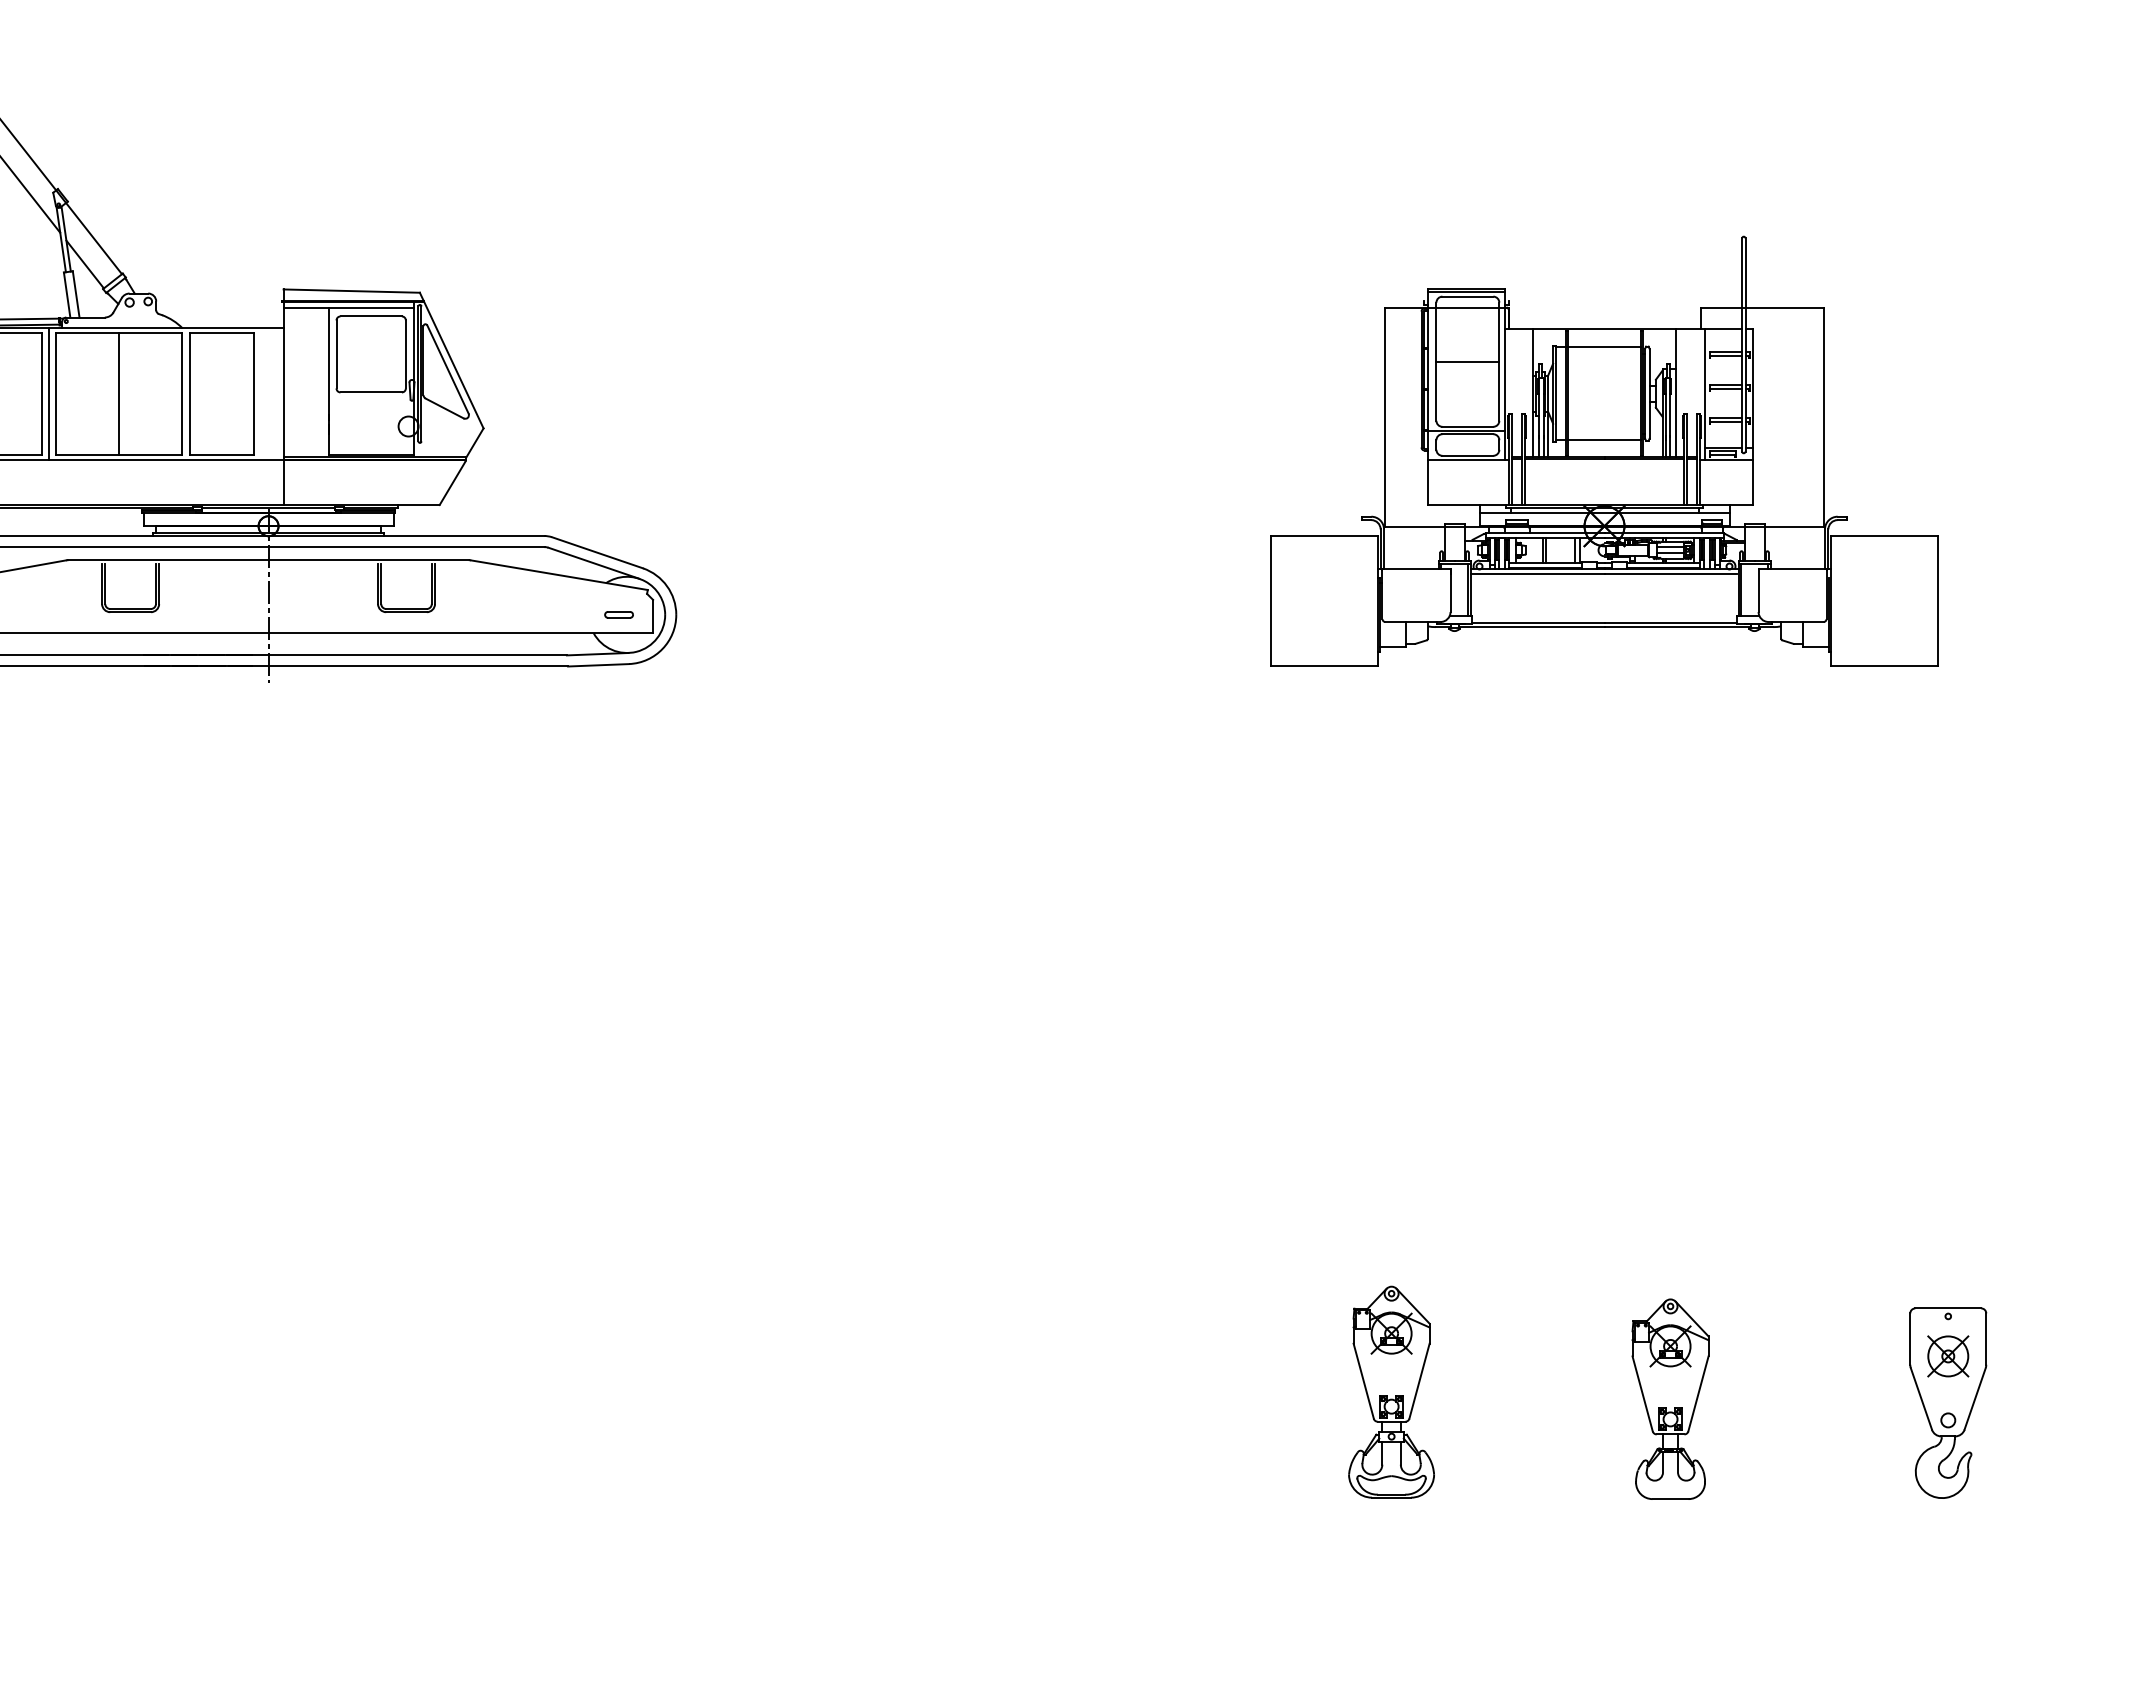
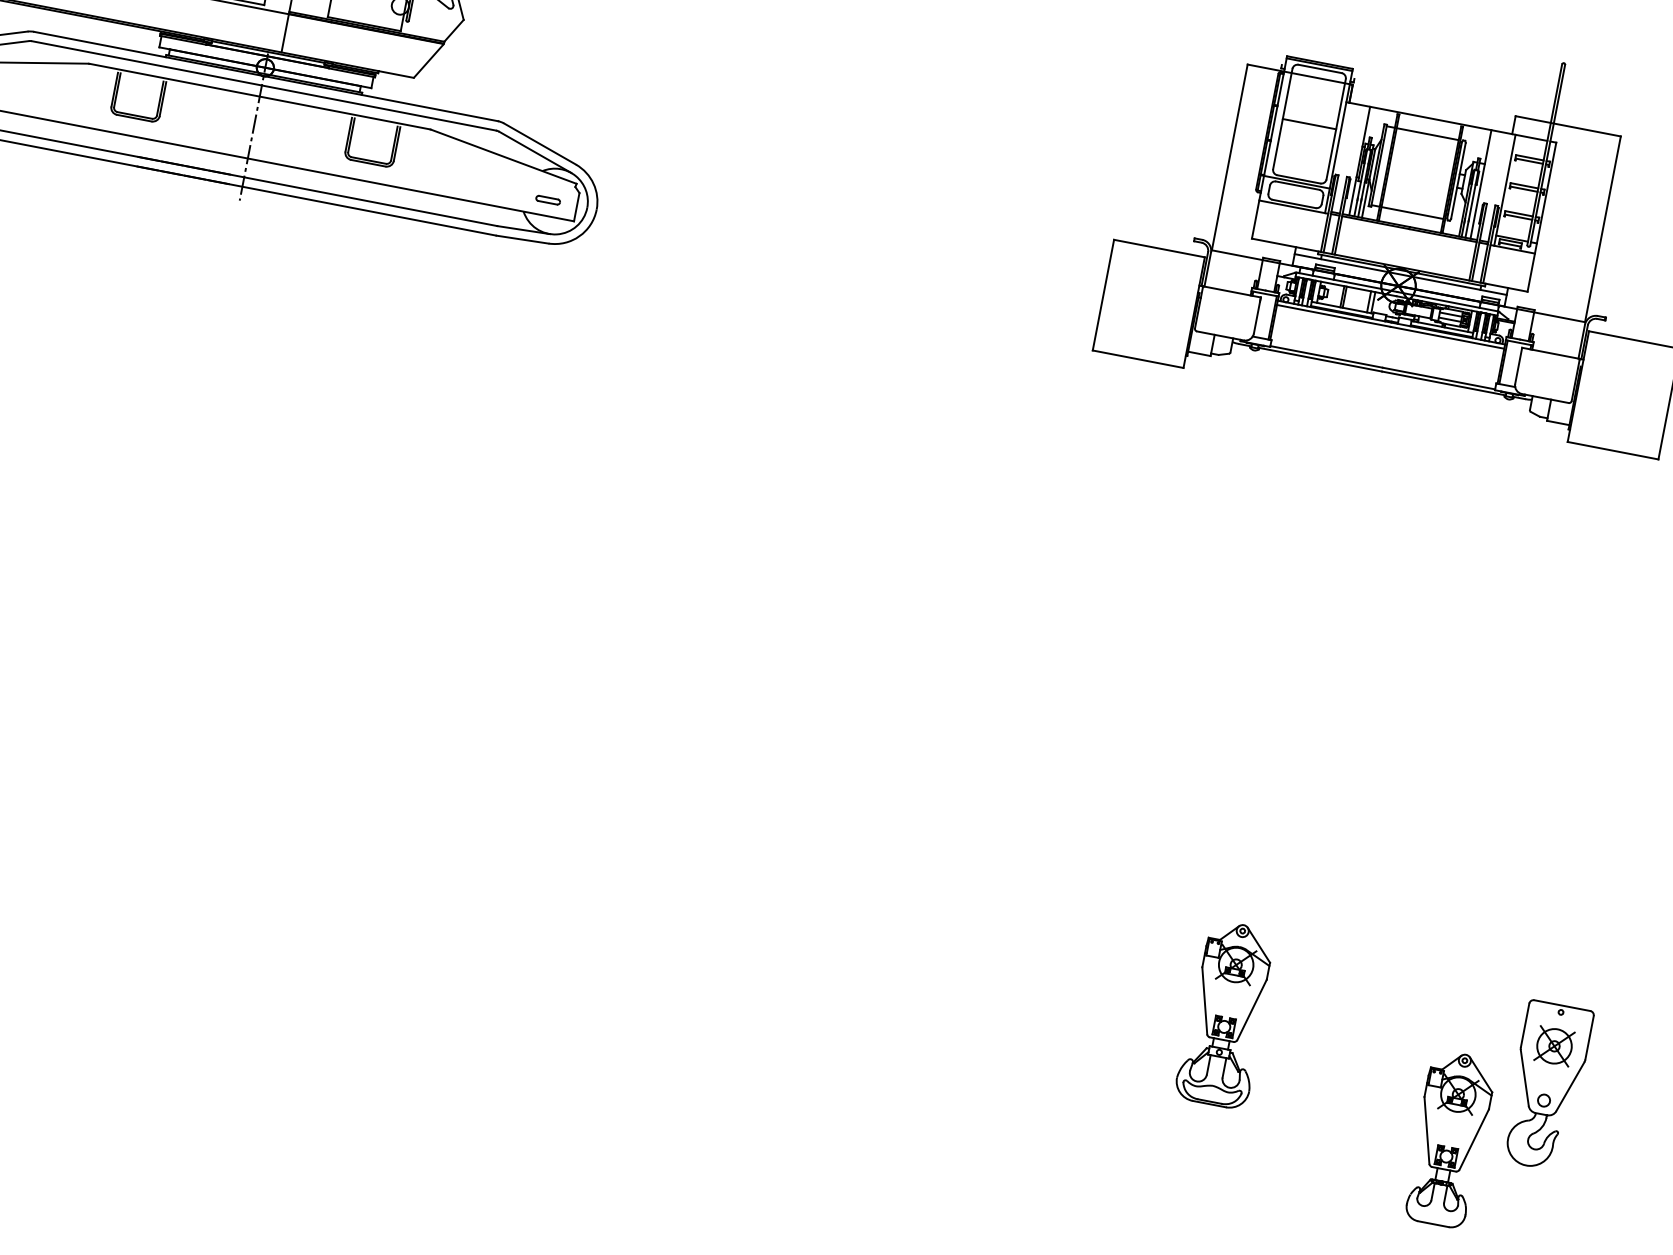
part: (1391, 1391) -> (1226, 1014), moved
part: (1670, 1398) -> (1449, 1138), moved

